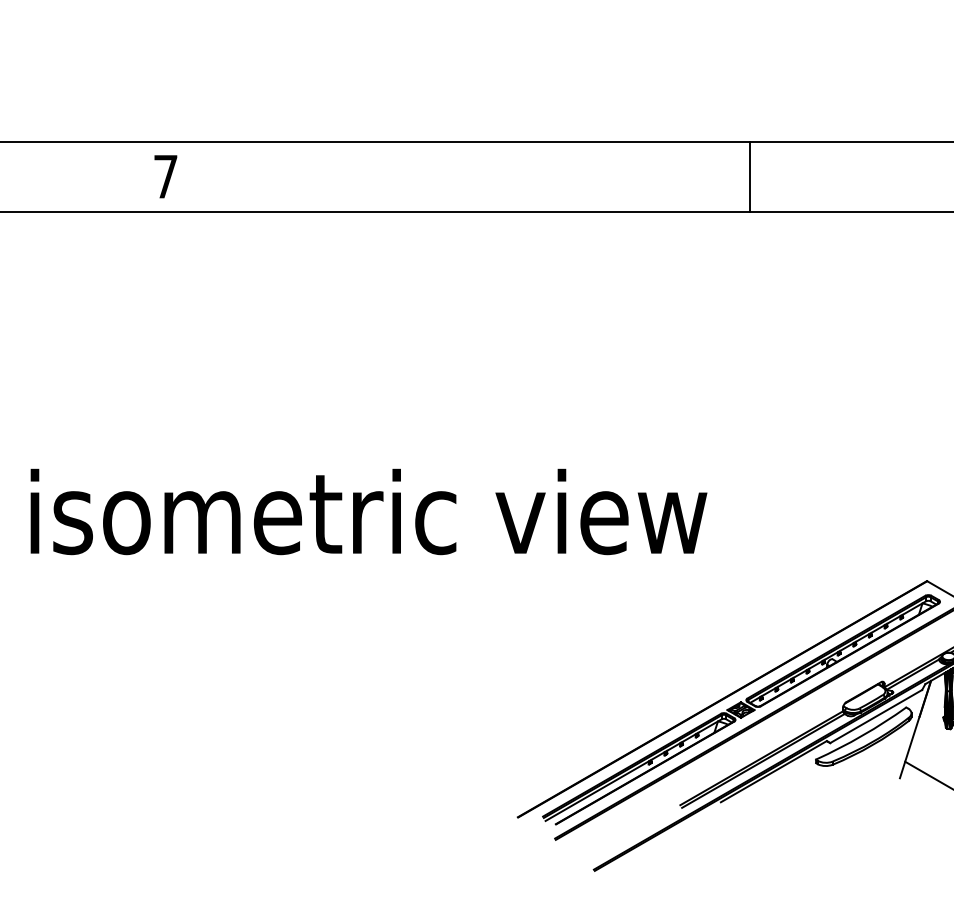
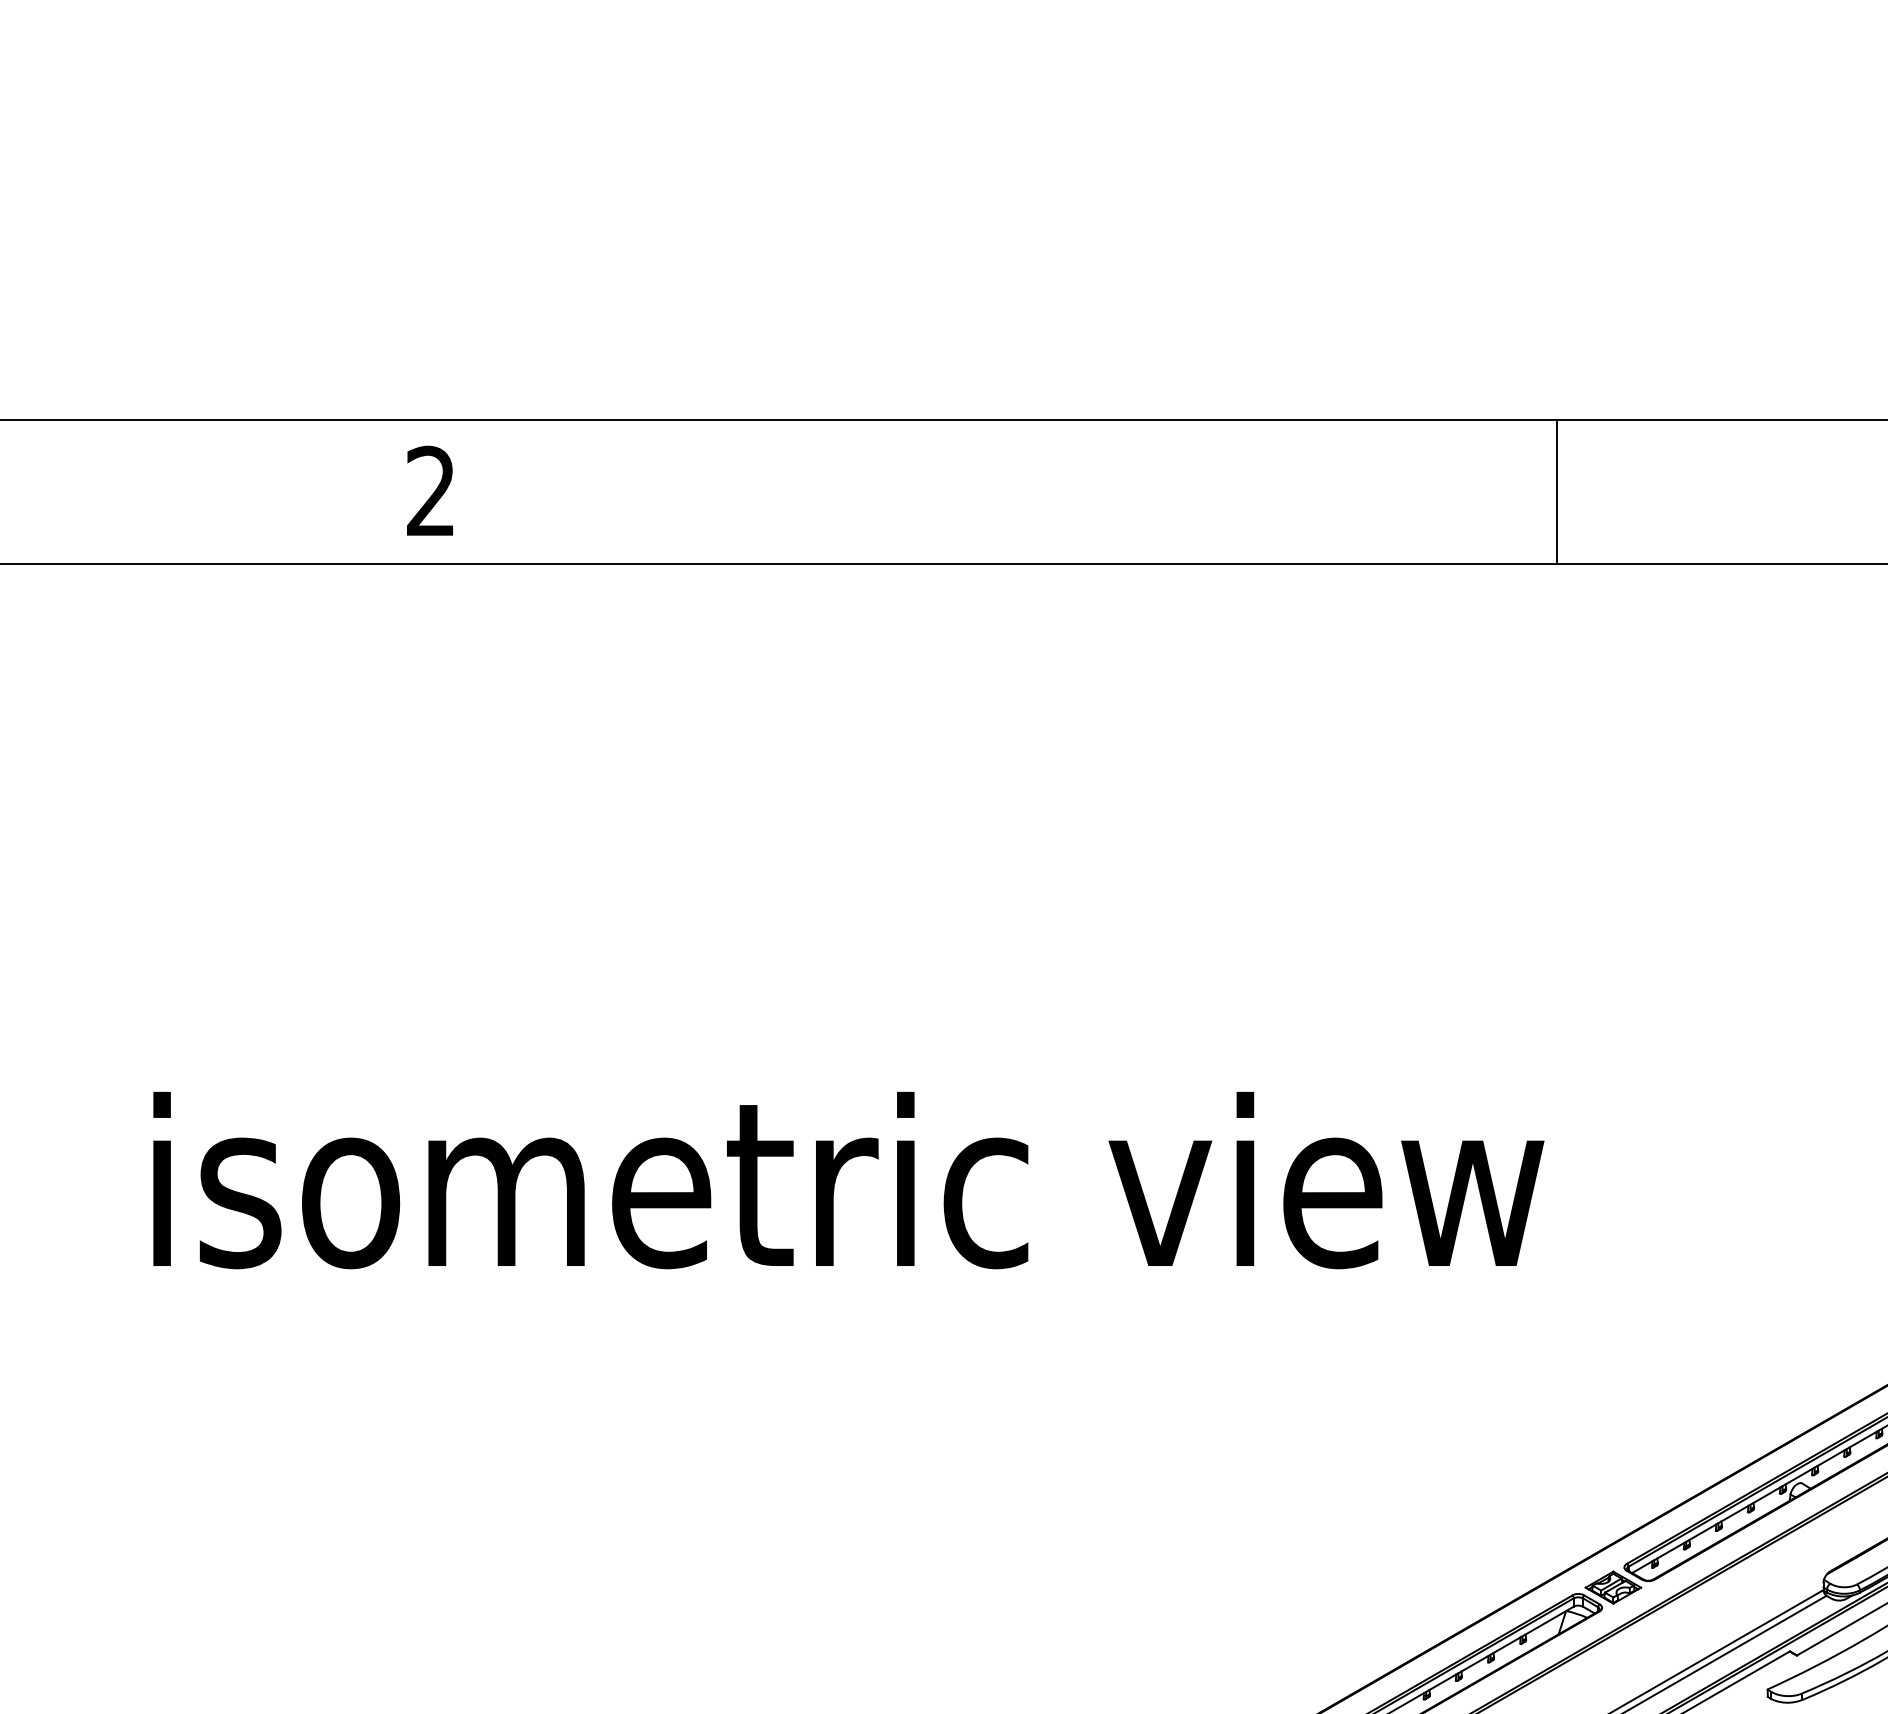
text: (165, 176) -> (430, 490), 7 -> 2
line: (749, 176) -> (1556, 490), moved

